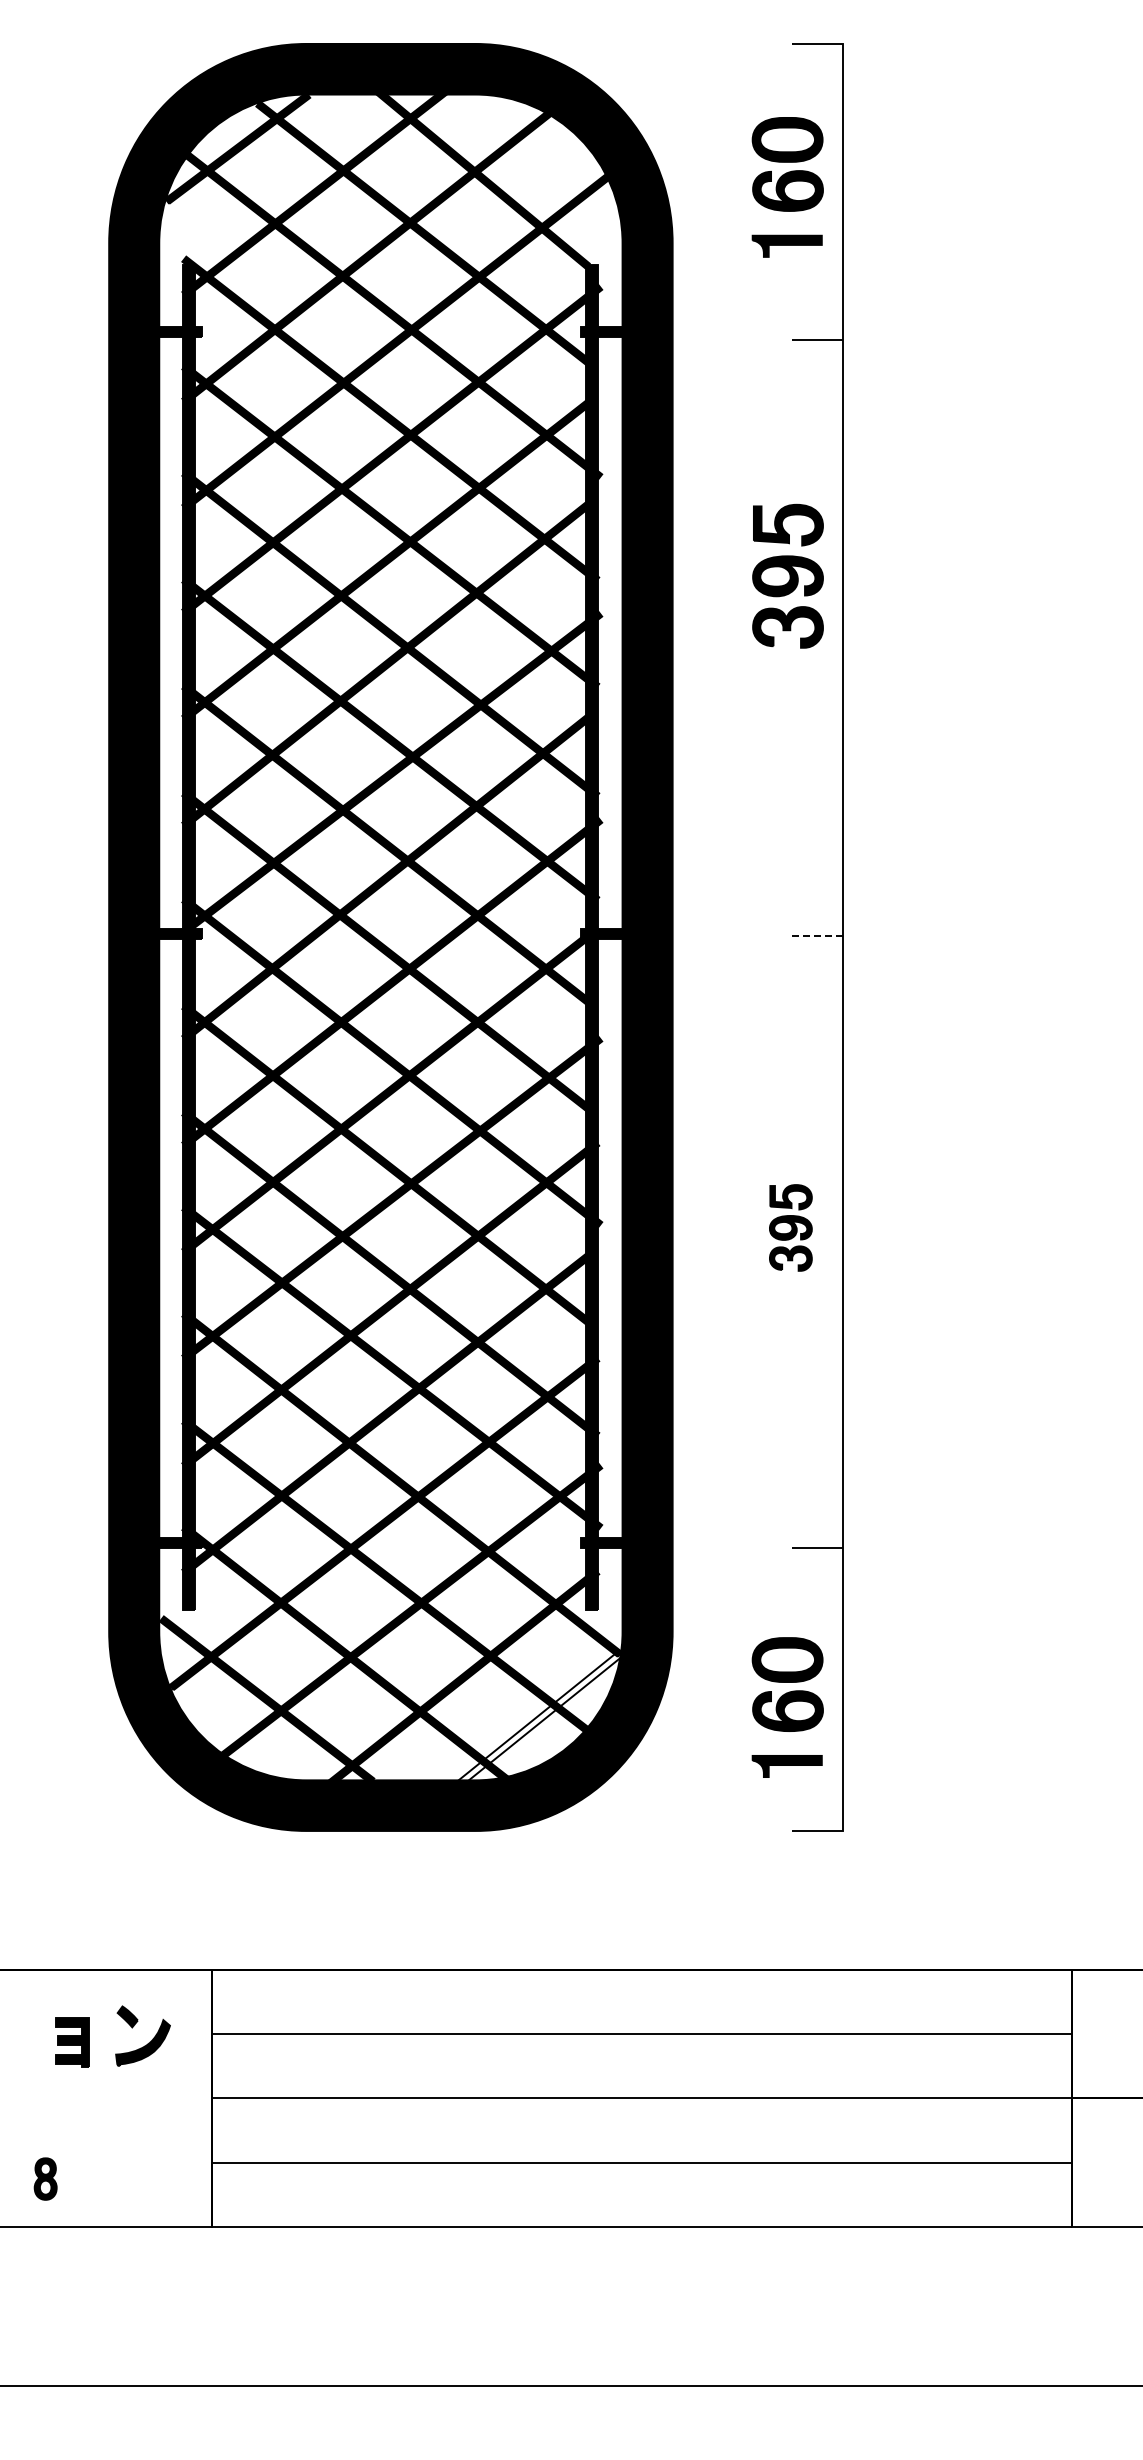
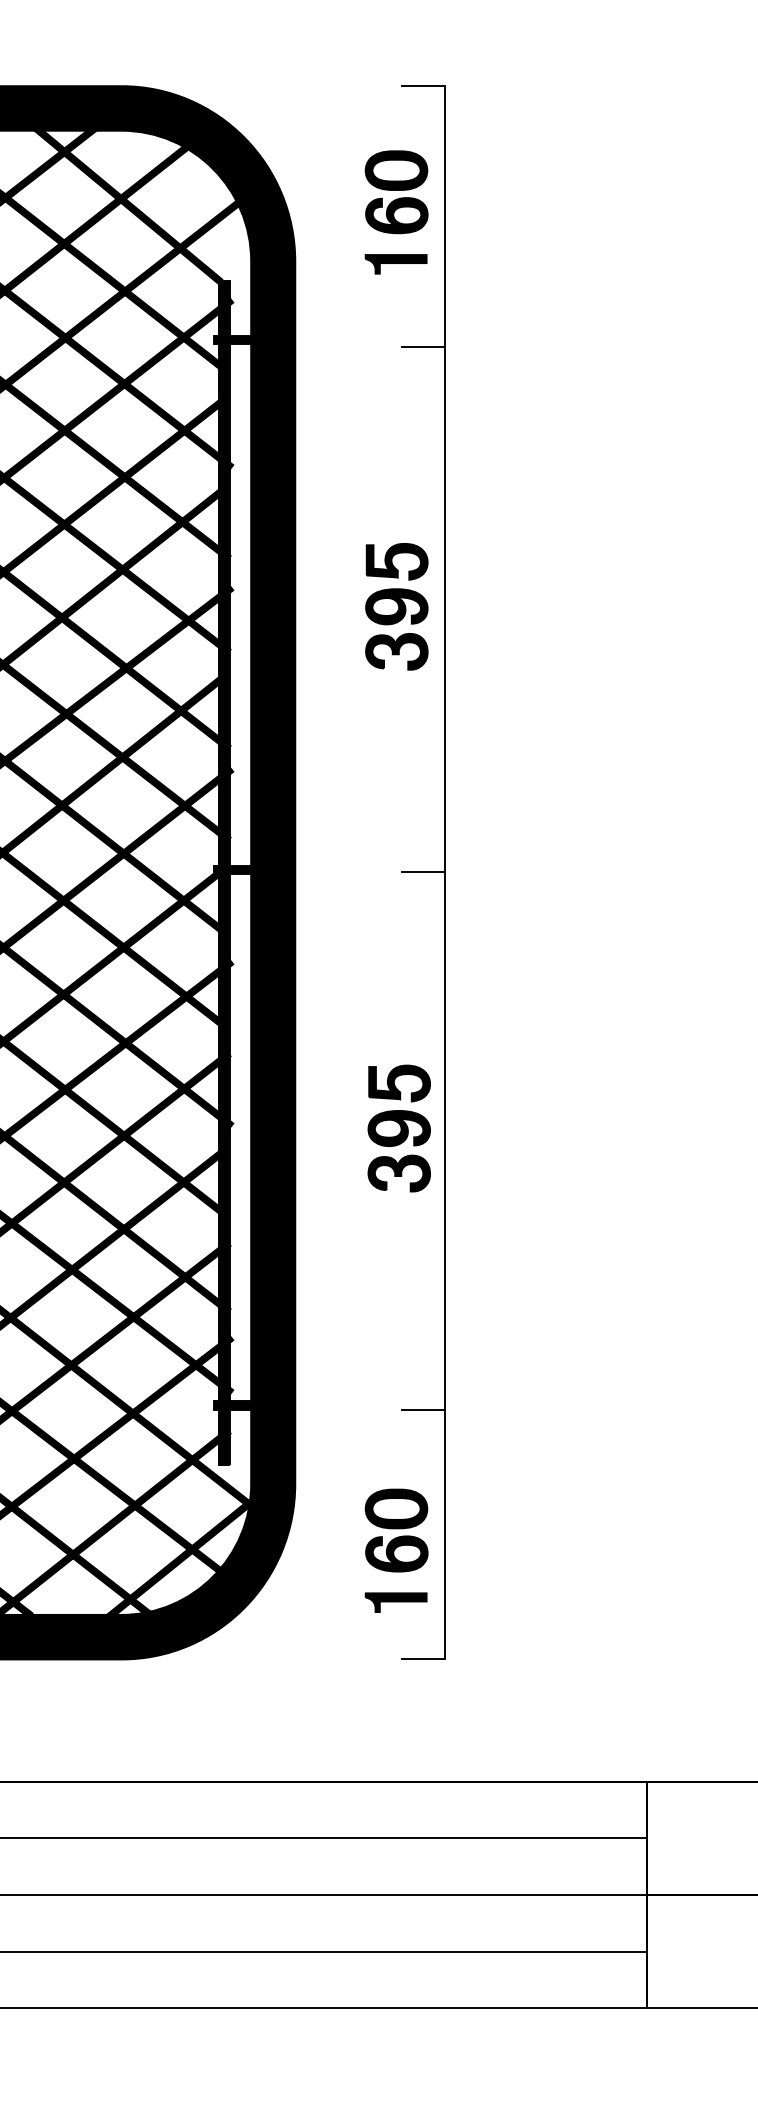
part: (787, 575) -> (396, 606), moved
line: (817, 936) -> (422, 871), dashed -> solid
part: (790, 1227) -> (399, 1128), size x1.67
fill: (538, 1719) -> (177, 1561), added

